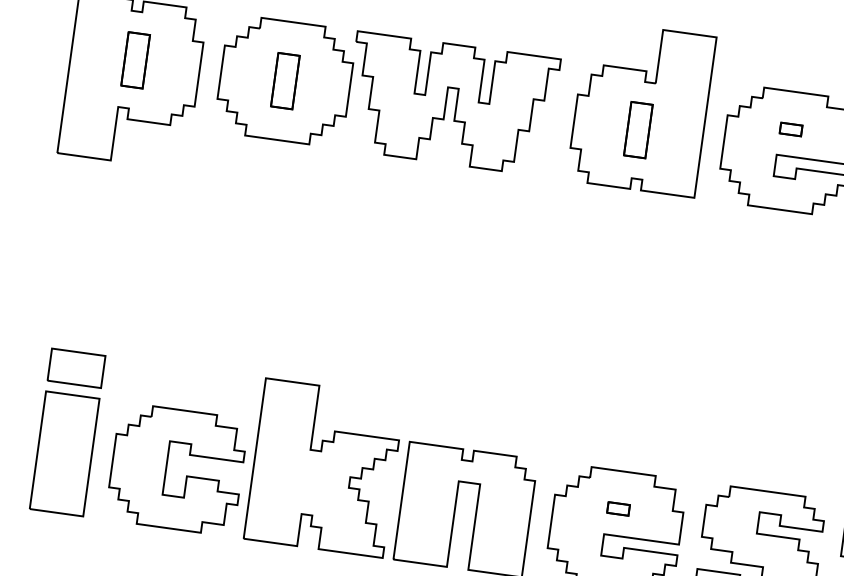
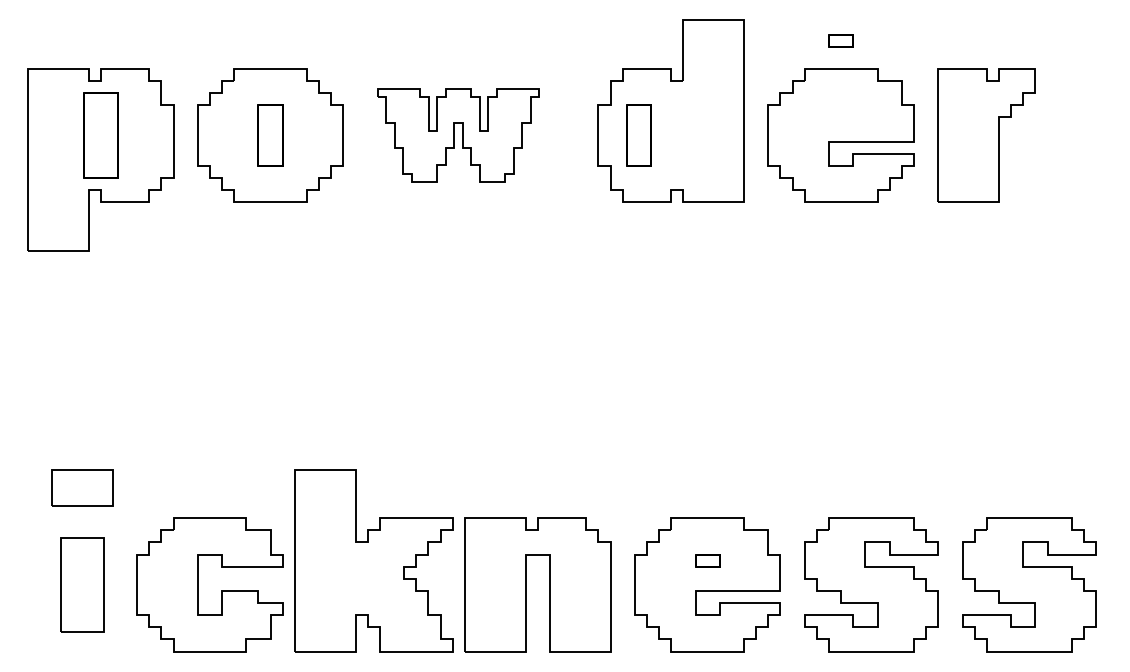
part: (135, 60) -> (100, 135), size x1.4
part: (450, 103) -> (458, 135), size x0.7
part: (790, 128) -> (840, 40), moved
part: (637, 129) -> (638, 135), moved
part: (64, 453) -> (82, 584), size x0.7

